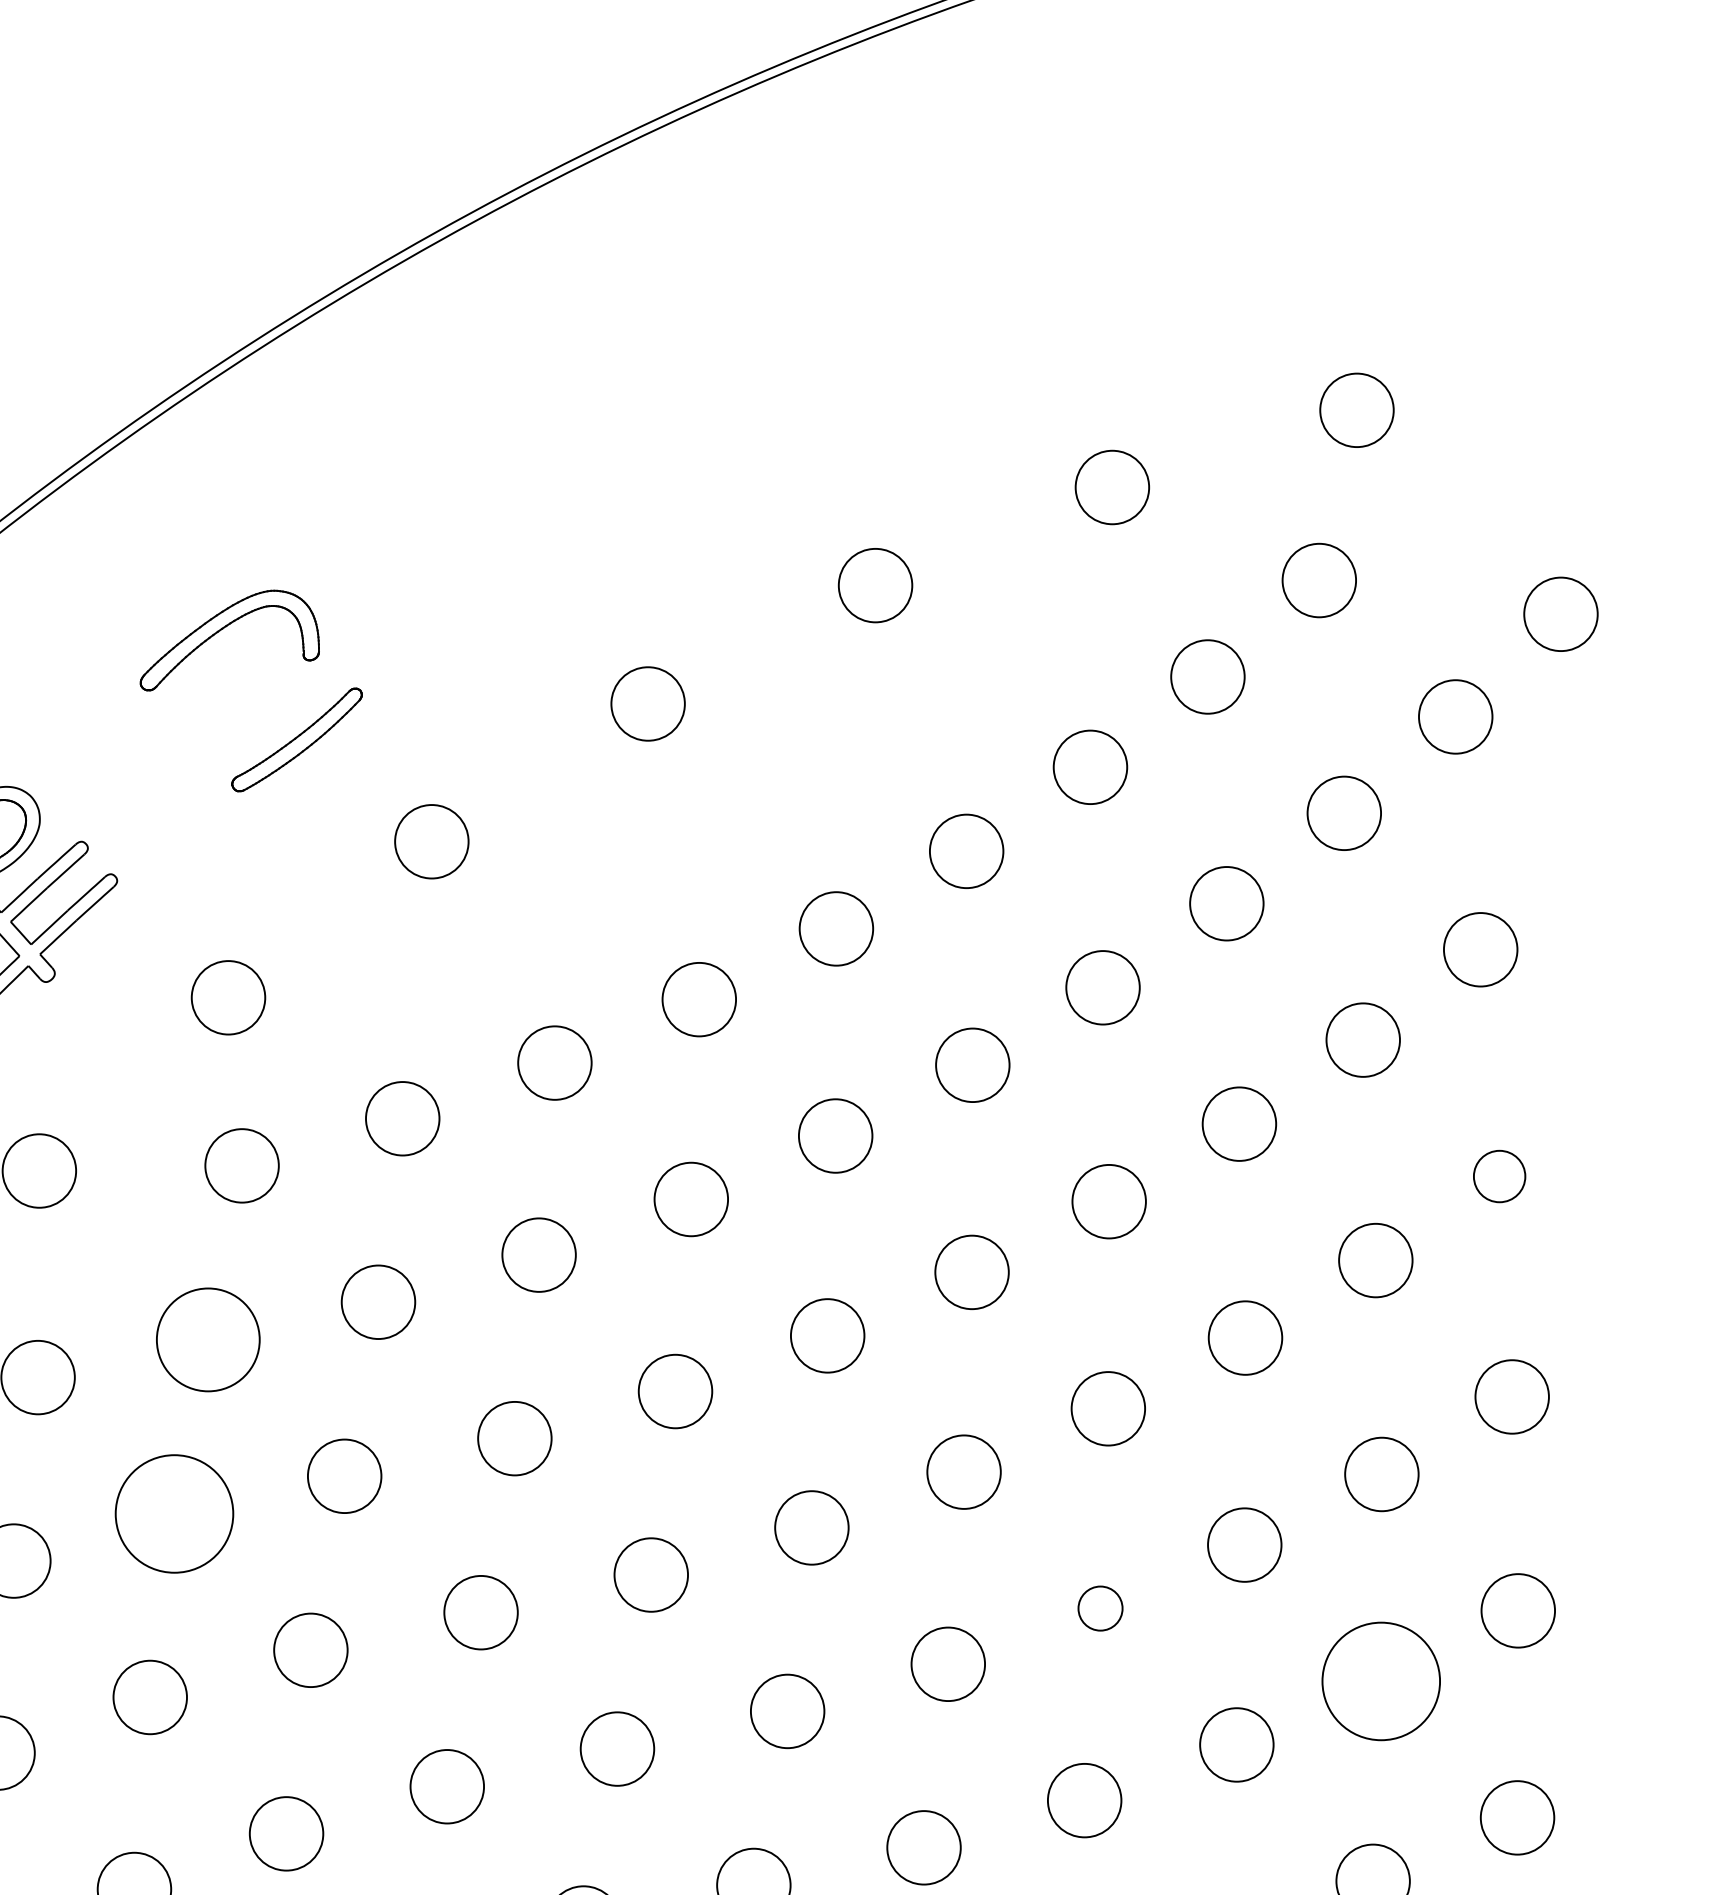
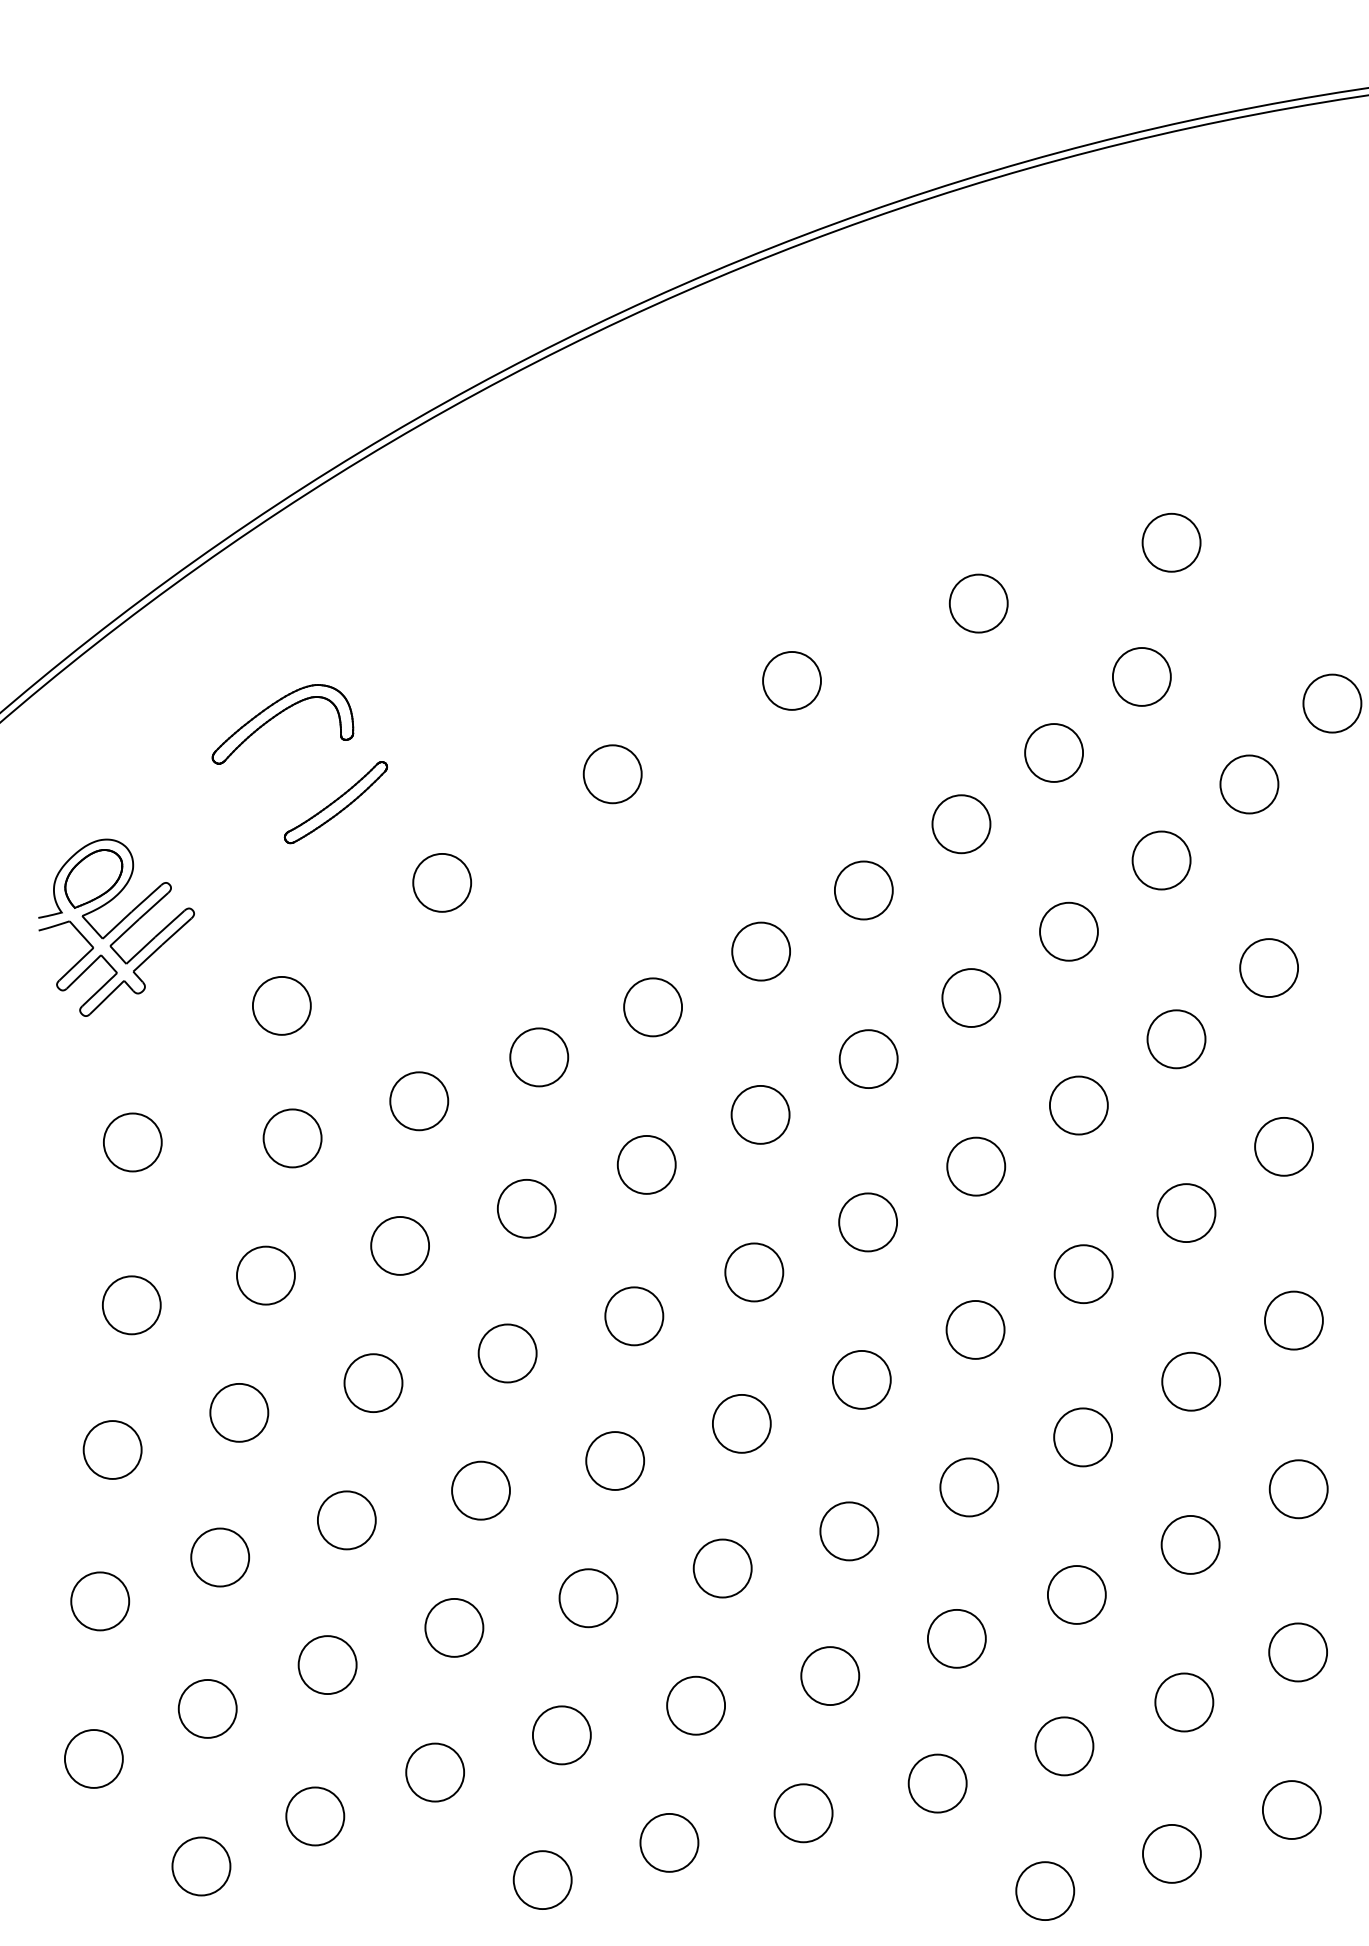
circle: (1500, 1176) -> (1284, 1146), size x1.43
circle: (207, 1339) -> (265, 1275), size x0.71
circle: (174, 1513) -> (239, 1412), size x0.62
circle: (1100, 1608) -> (969, 1487), size x1.67
circle: (1380, 1680) -> (1190, 1544), size x0.62

